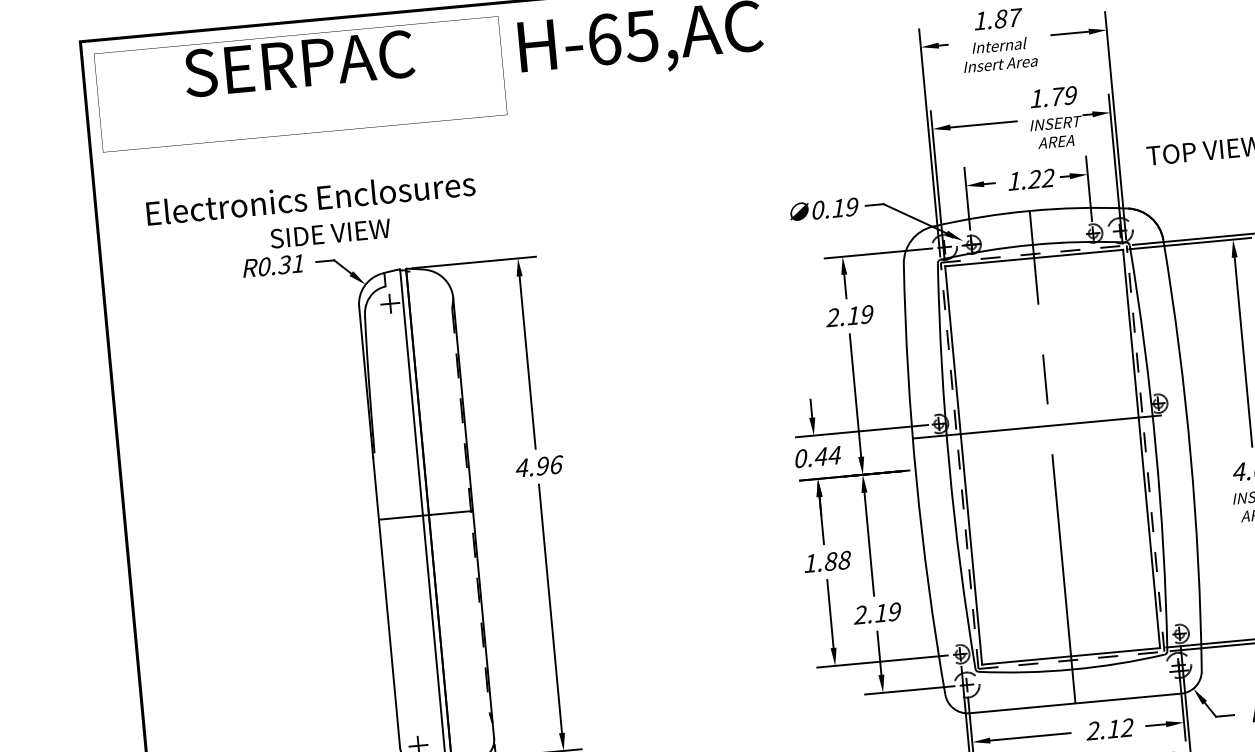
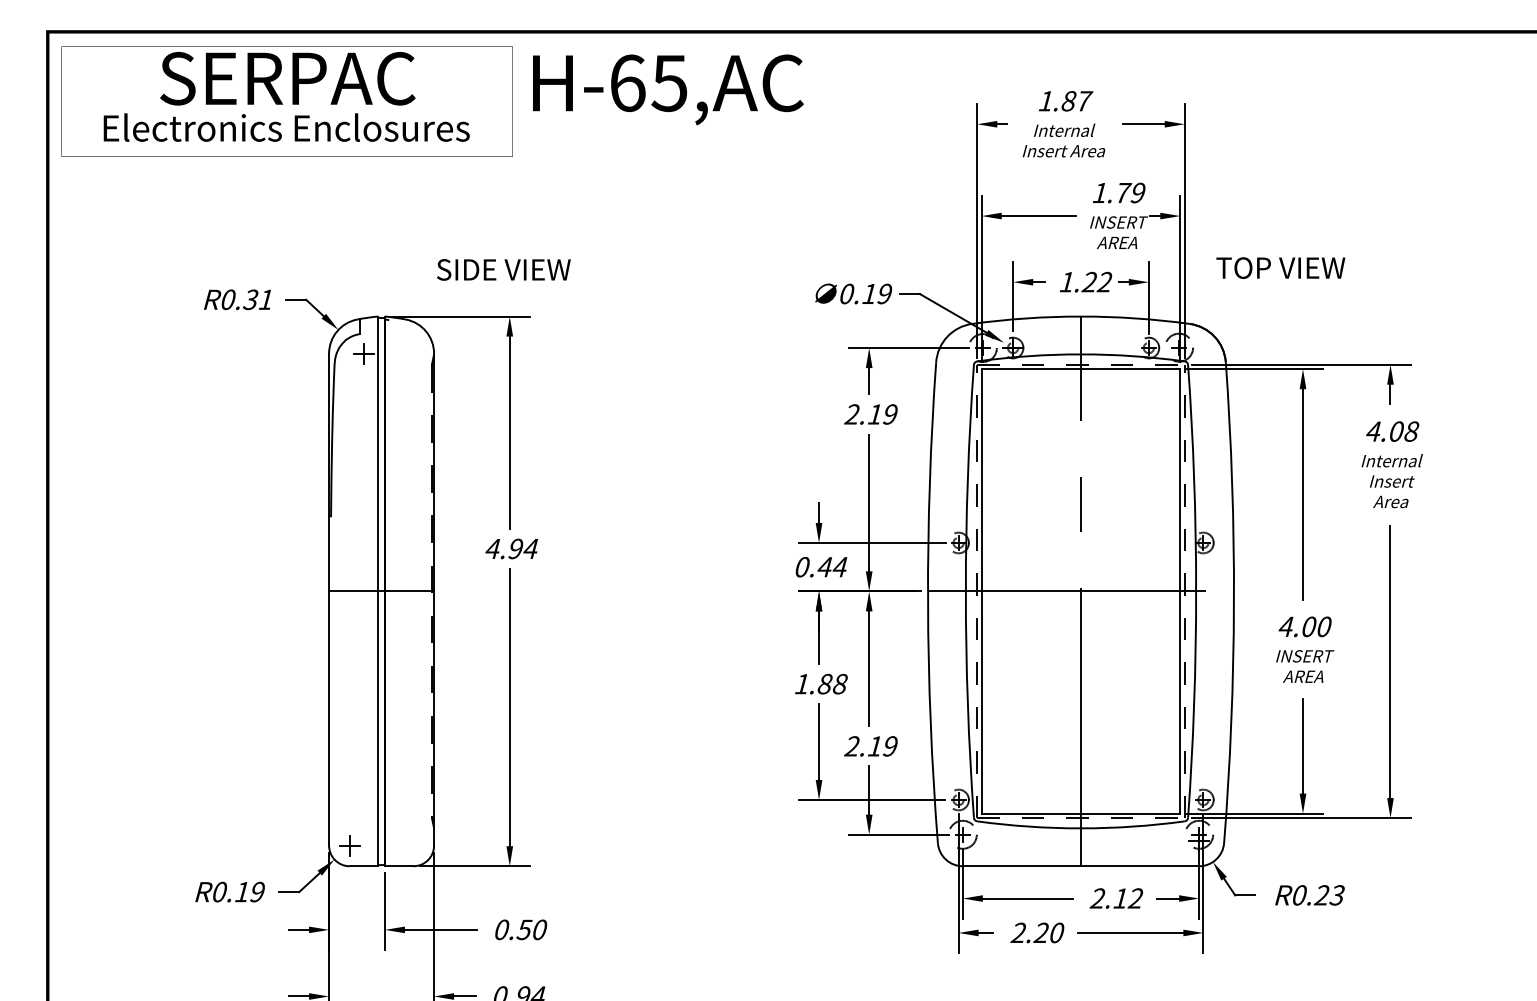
text: (310, 198) -> (286, 127), moved
text: (330, 233) -> (503, 269), moved
line: (1050, 425) -> (1081, 591), moved
text: (556, 464) -> (531, 548), 4.96 -> 4.94

